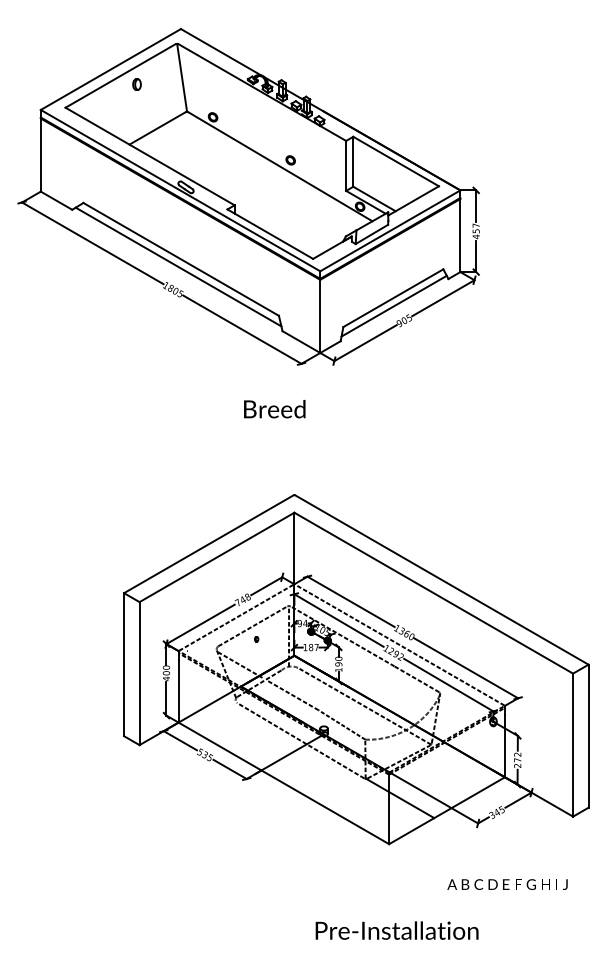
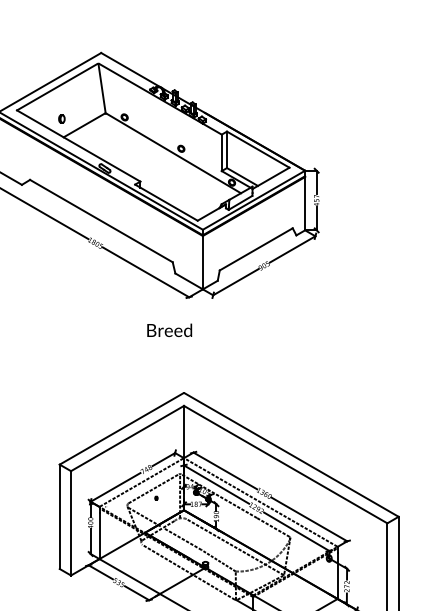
part: (136, 84) -> (61, 118), moved
line: (178, 266) -> (99, 226), removed
line: (393, 305) -> (256, 254), removed

